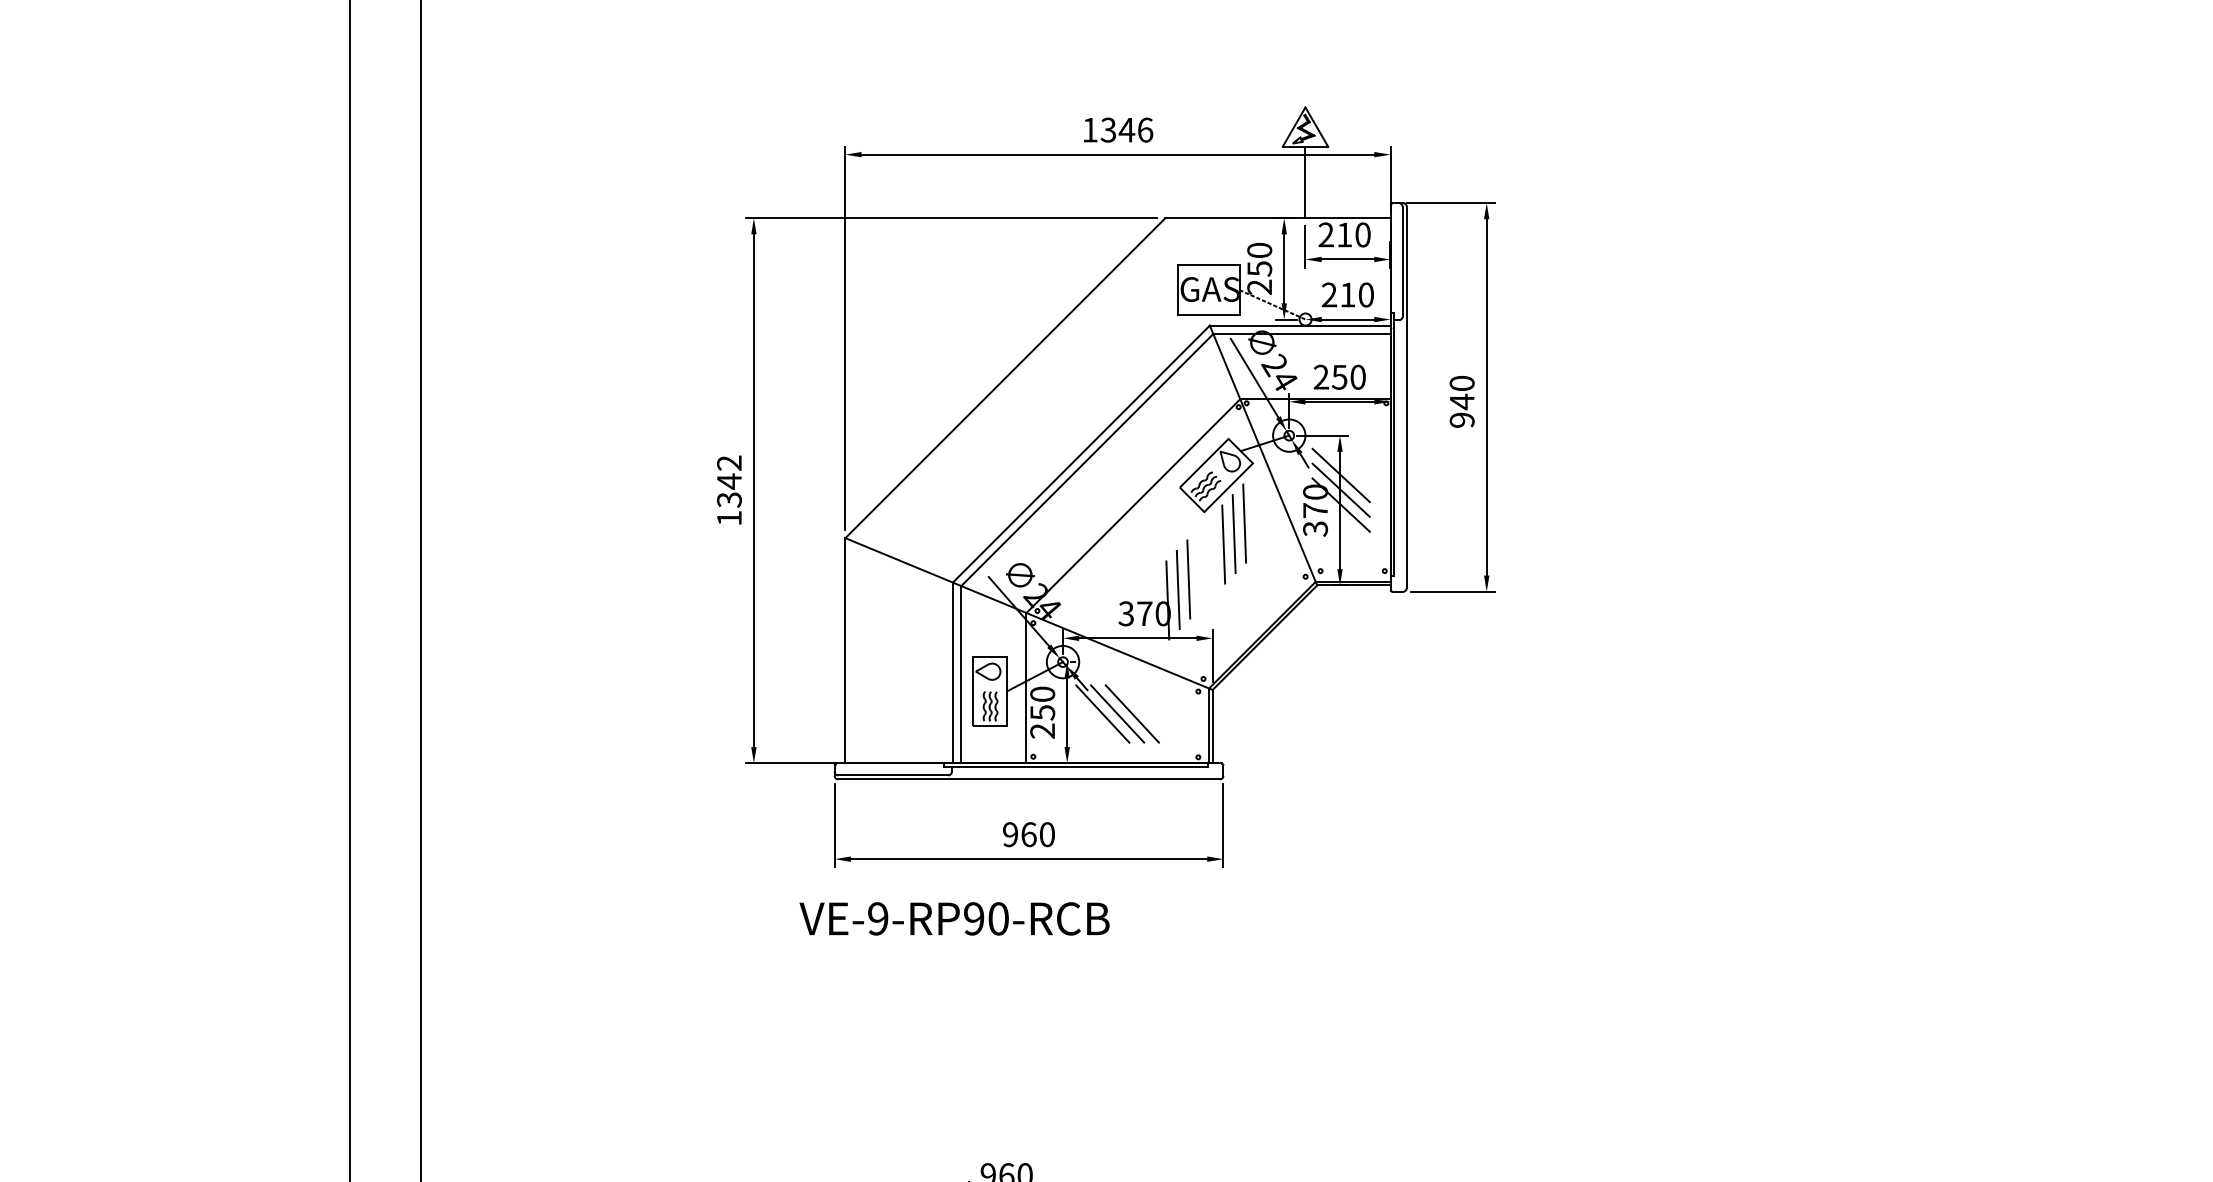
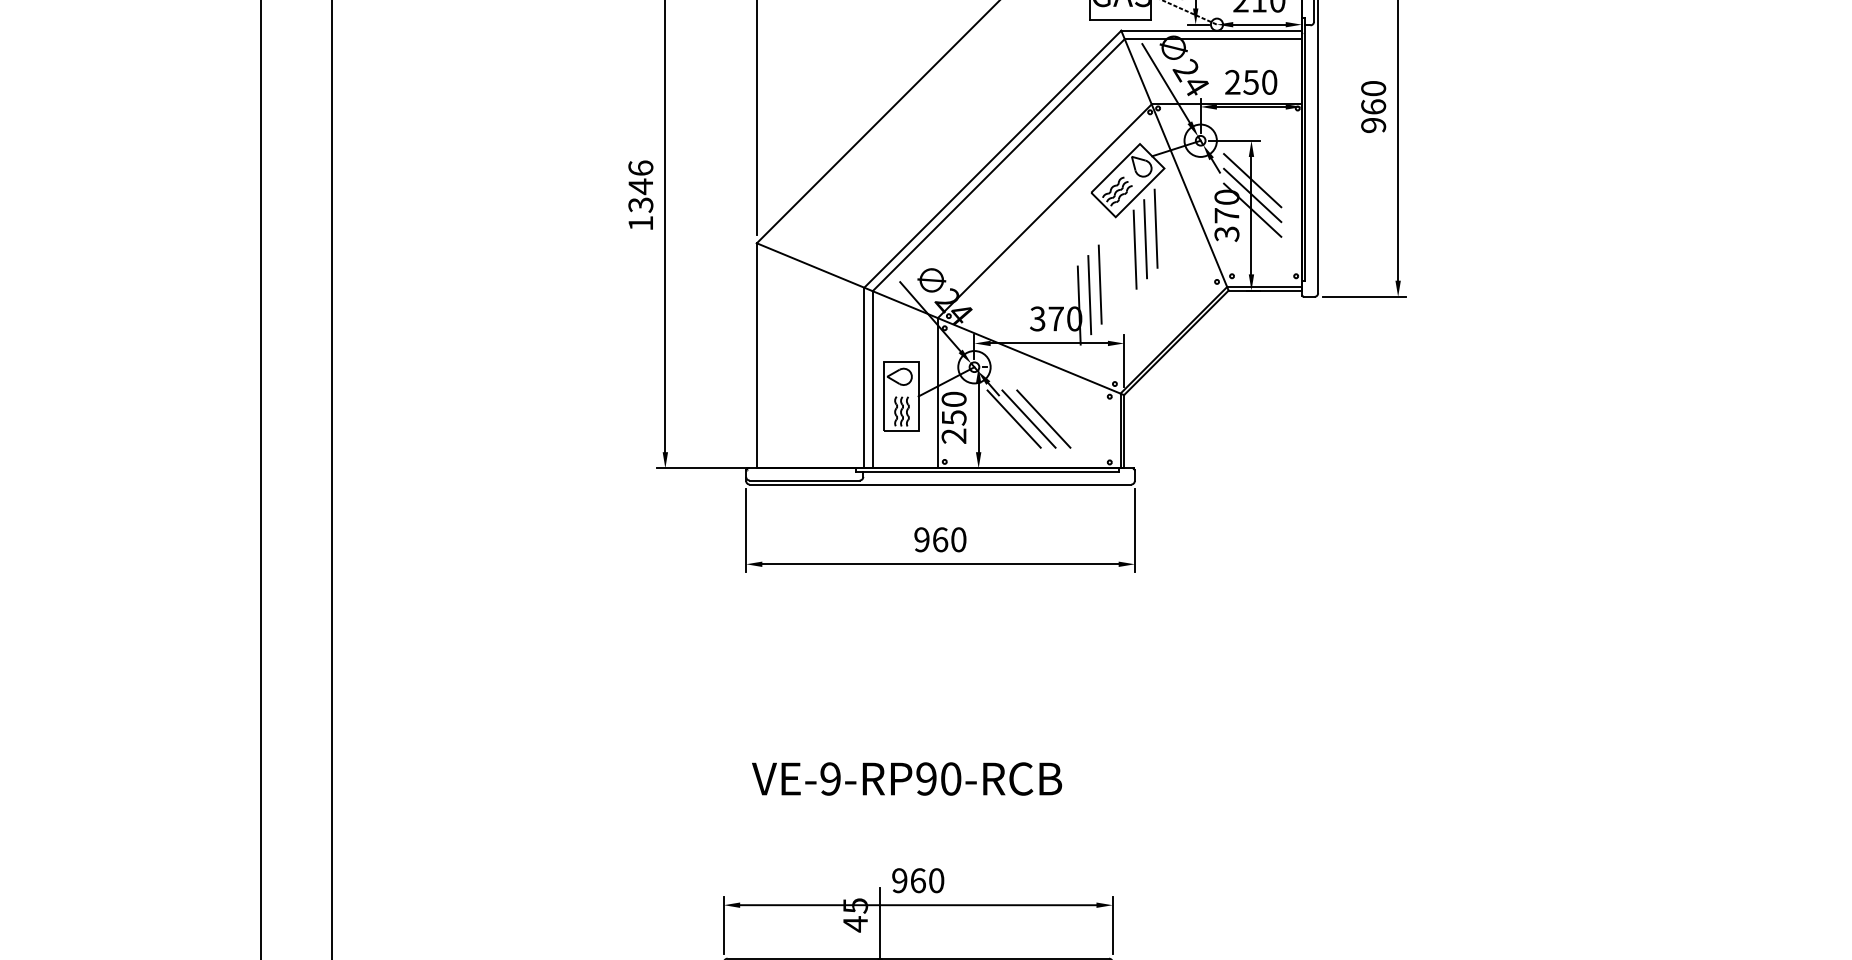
text: (1461, 401) -> (1372, 106), 940 -> 960
text: (728, 462) -> (639, 167), 1342 -> 1346
text: (954, 918) -> (906, 778), moved

